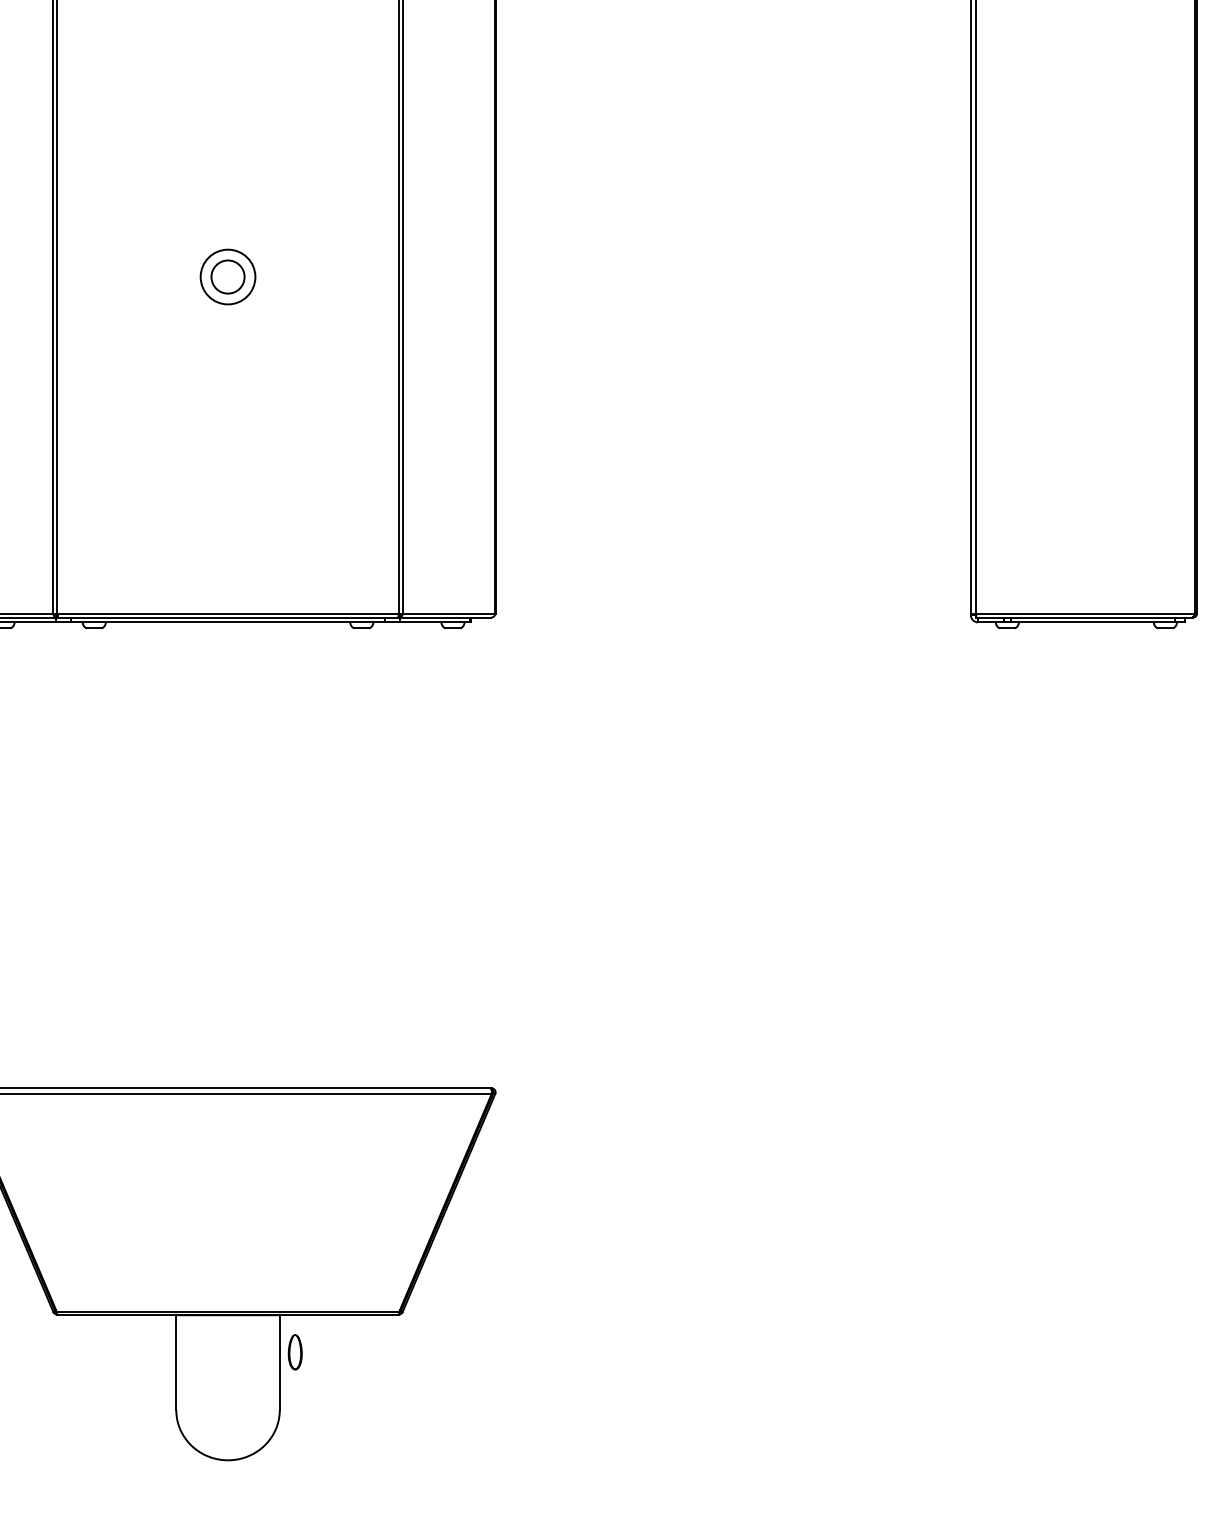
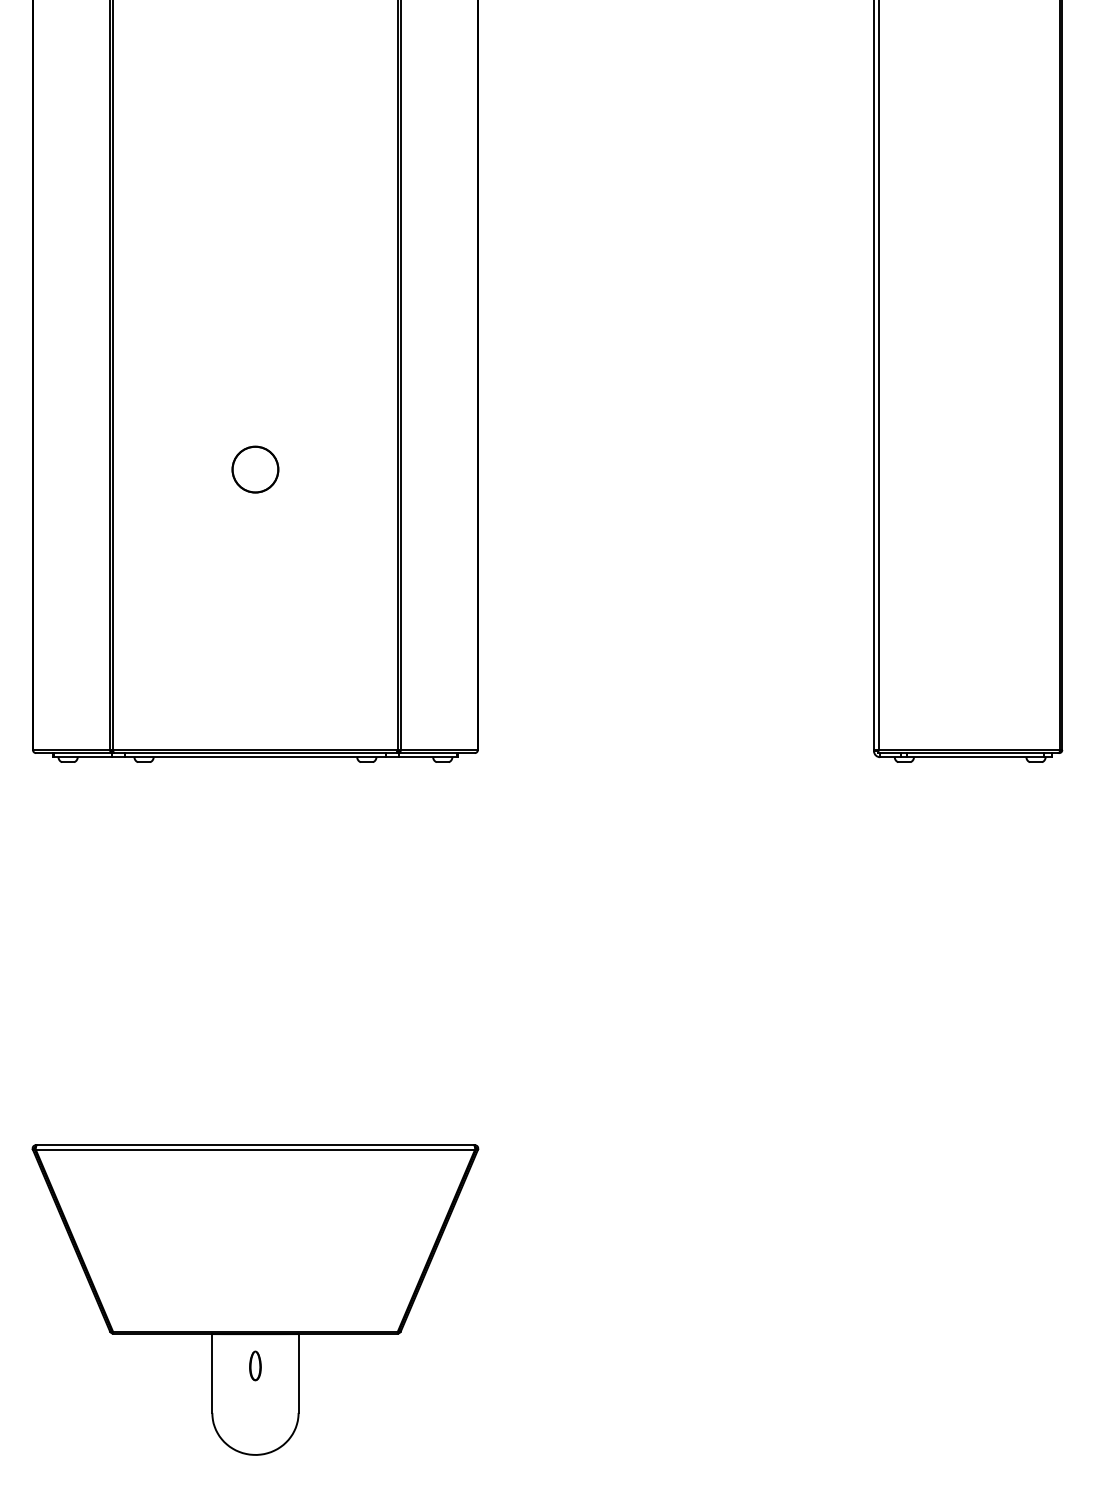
circle: (228, 276) -> (255, 469), size x1.67
part: (295, 1351) -> (255, 1365), moved

